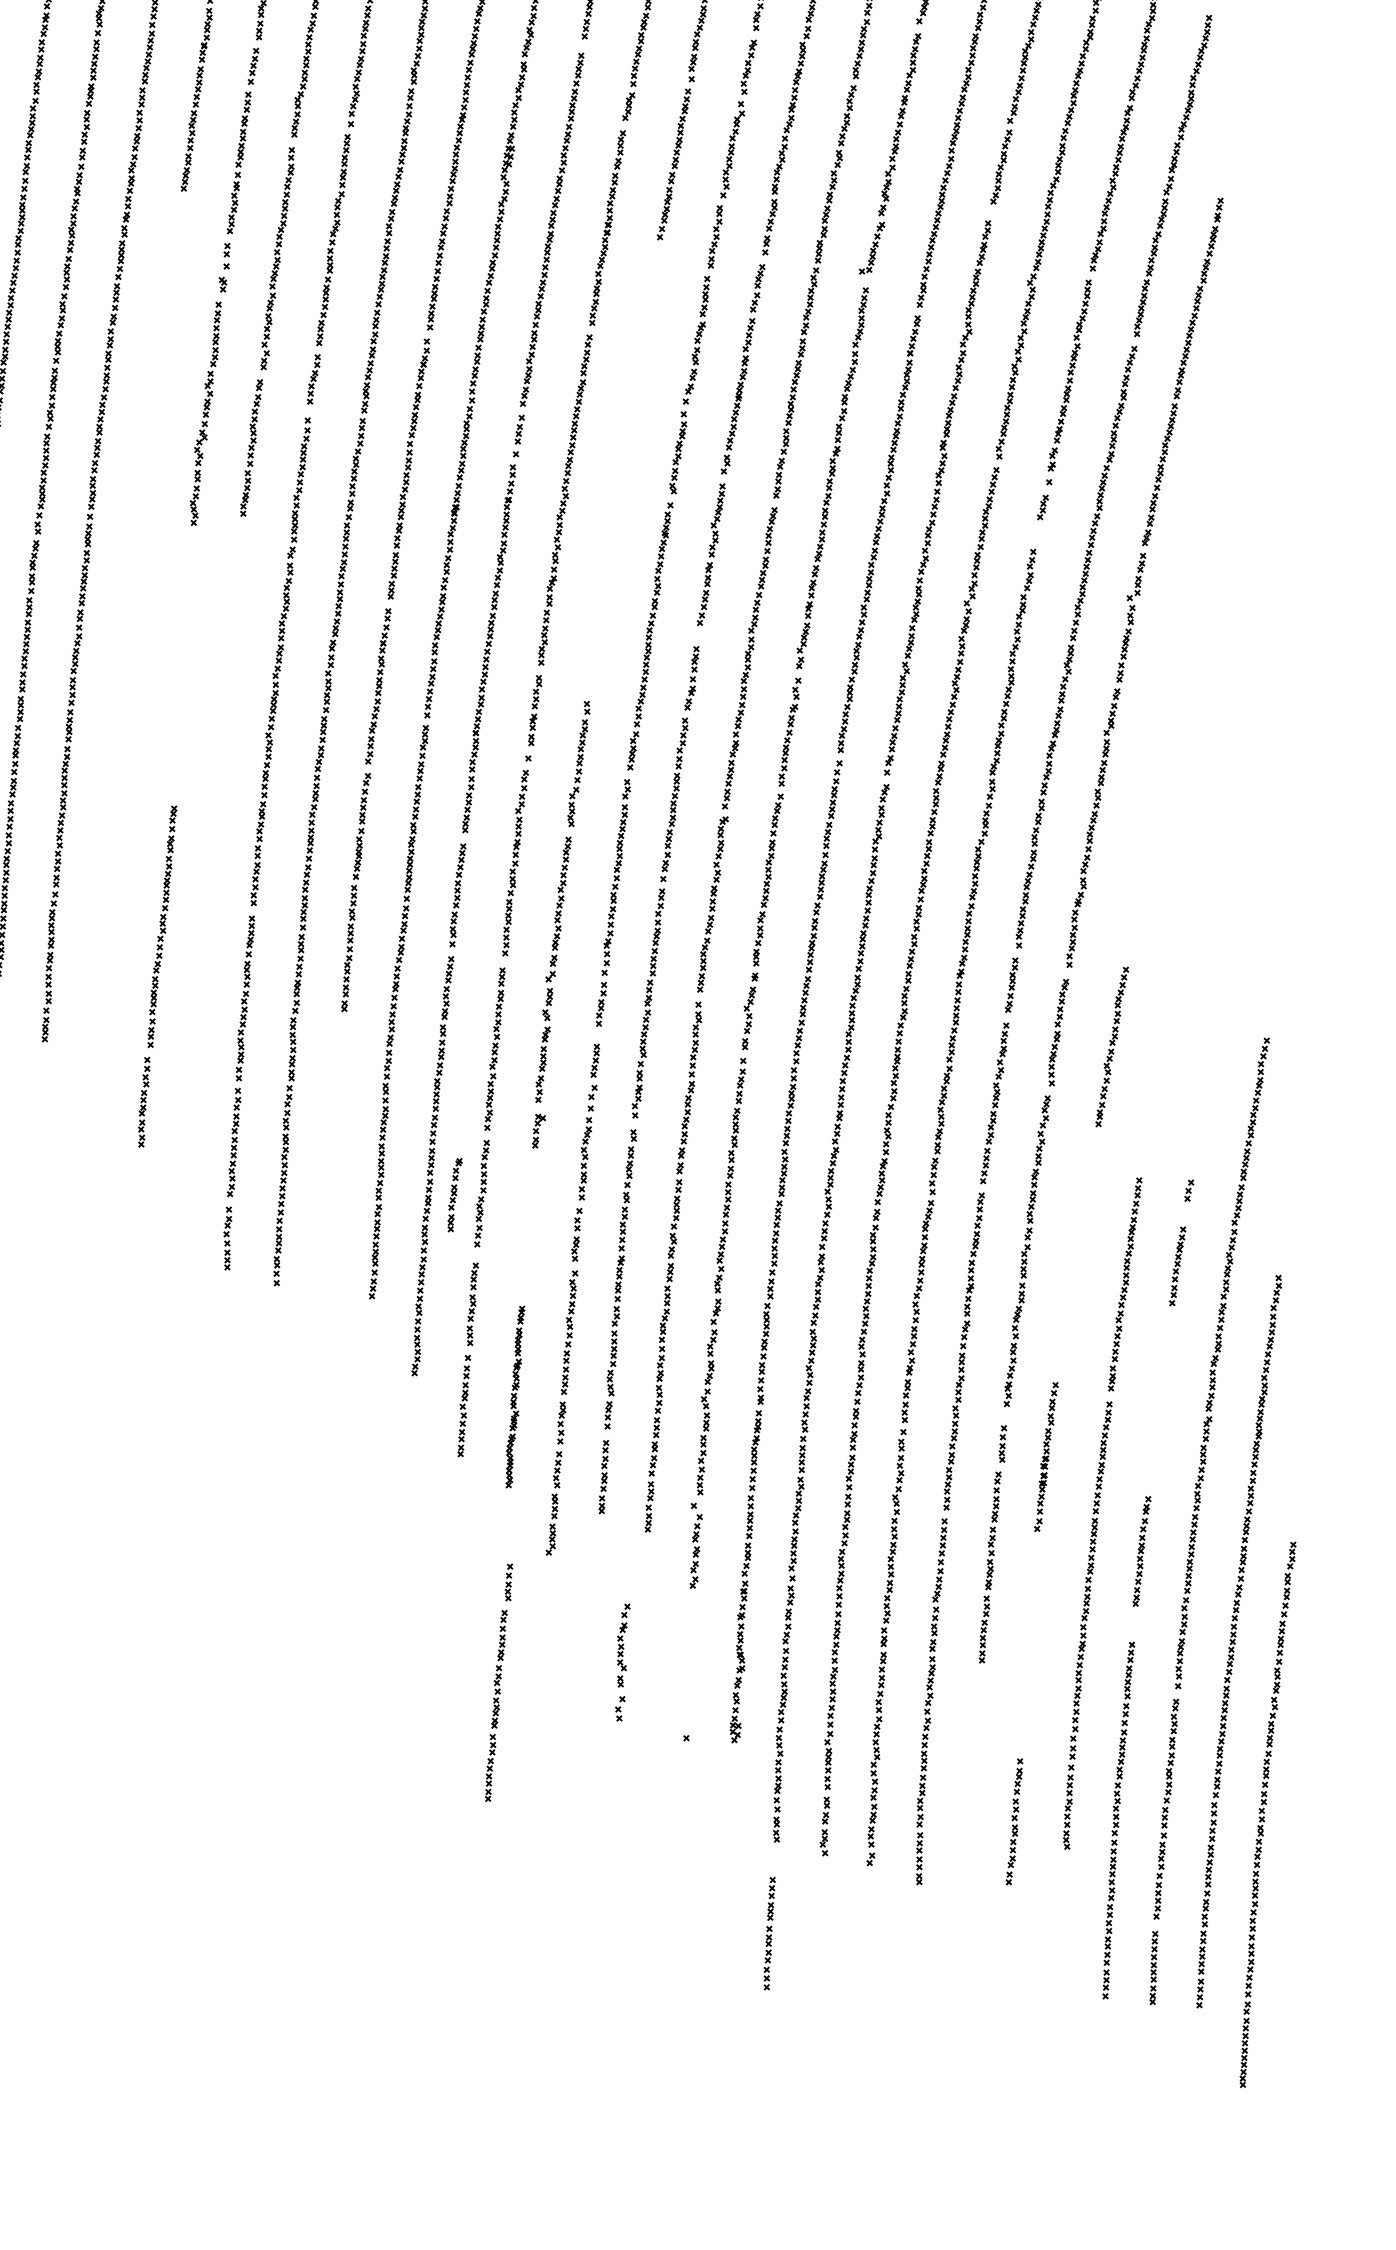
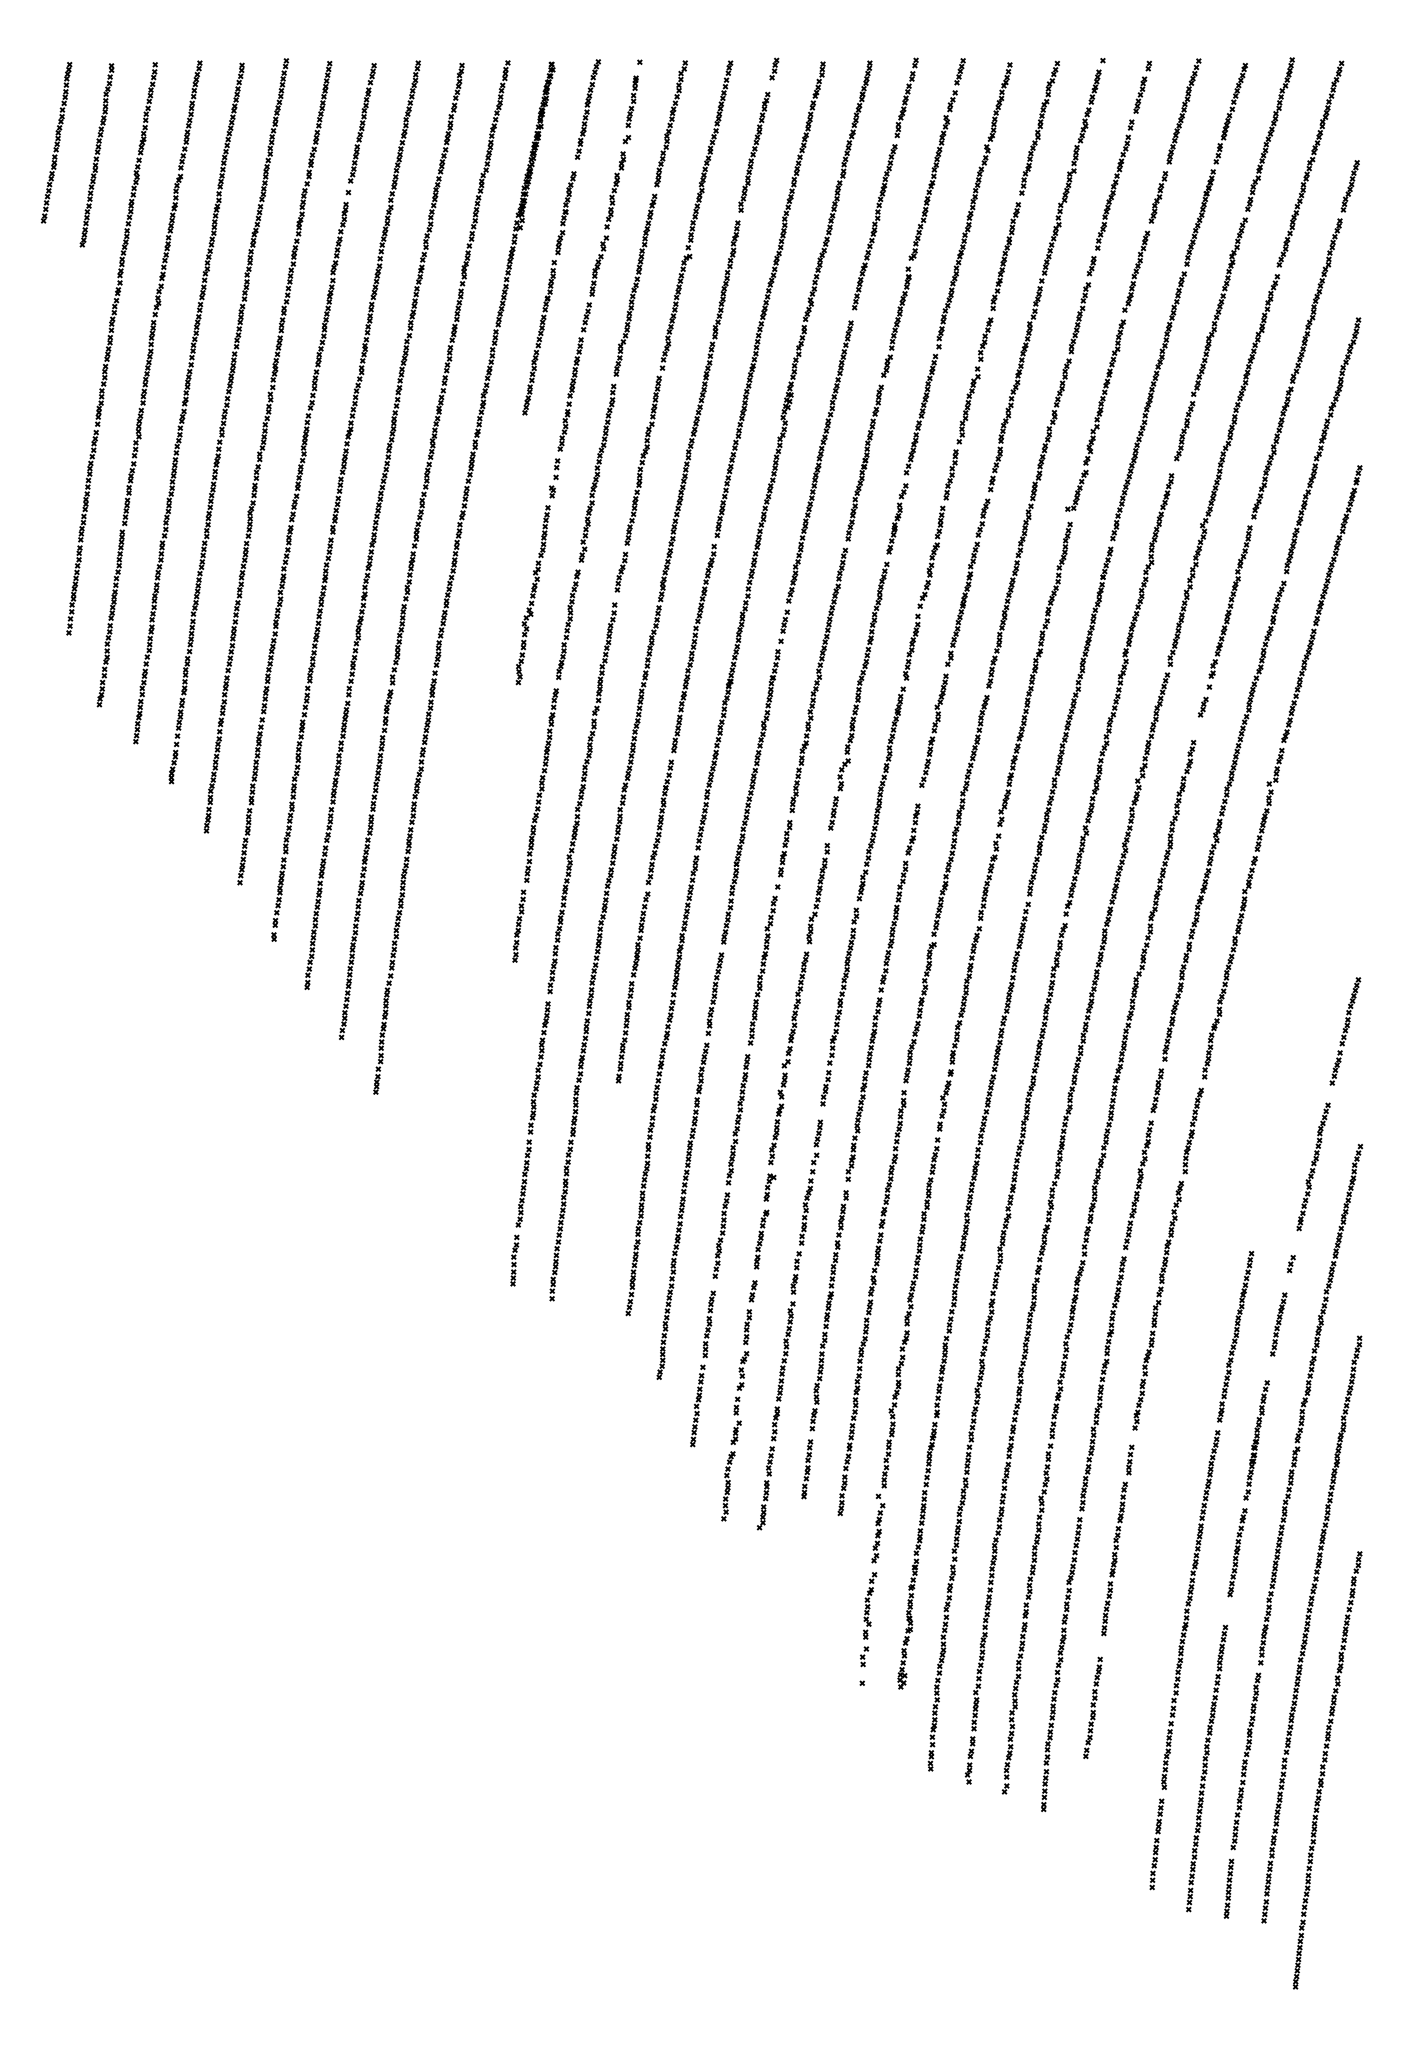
part: (625, 467) -> (868, 656), added
part: (1240, 899) -> (1345, 1031), added
part: (157, 976) -> (535, 825), moved
part: (1112, 1046) -> (1313, 1166), moved
part: (454, 1195) -> (761, 1239), moved
part: (515, 1396) -> (739, 1400), size x1.67
part: (1046, 1457) -> (1256, 1440), moved
part: (622, 1662) -> (868, 1619), moved
part: (498, 1682) -> (713, 1630), removed
part: (1013, 1821) -> (1092, 1707), moved
part: (769, 1933) -> (1156, 1844), moved

